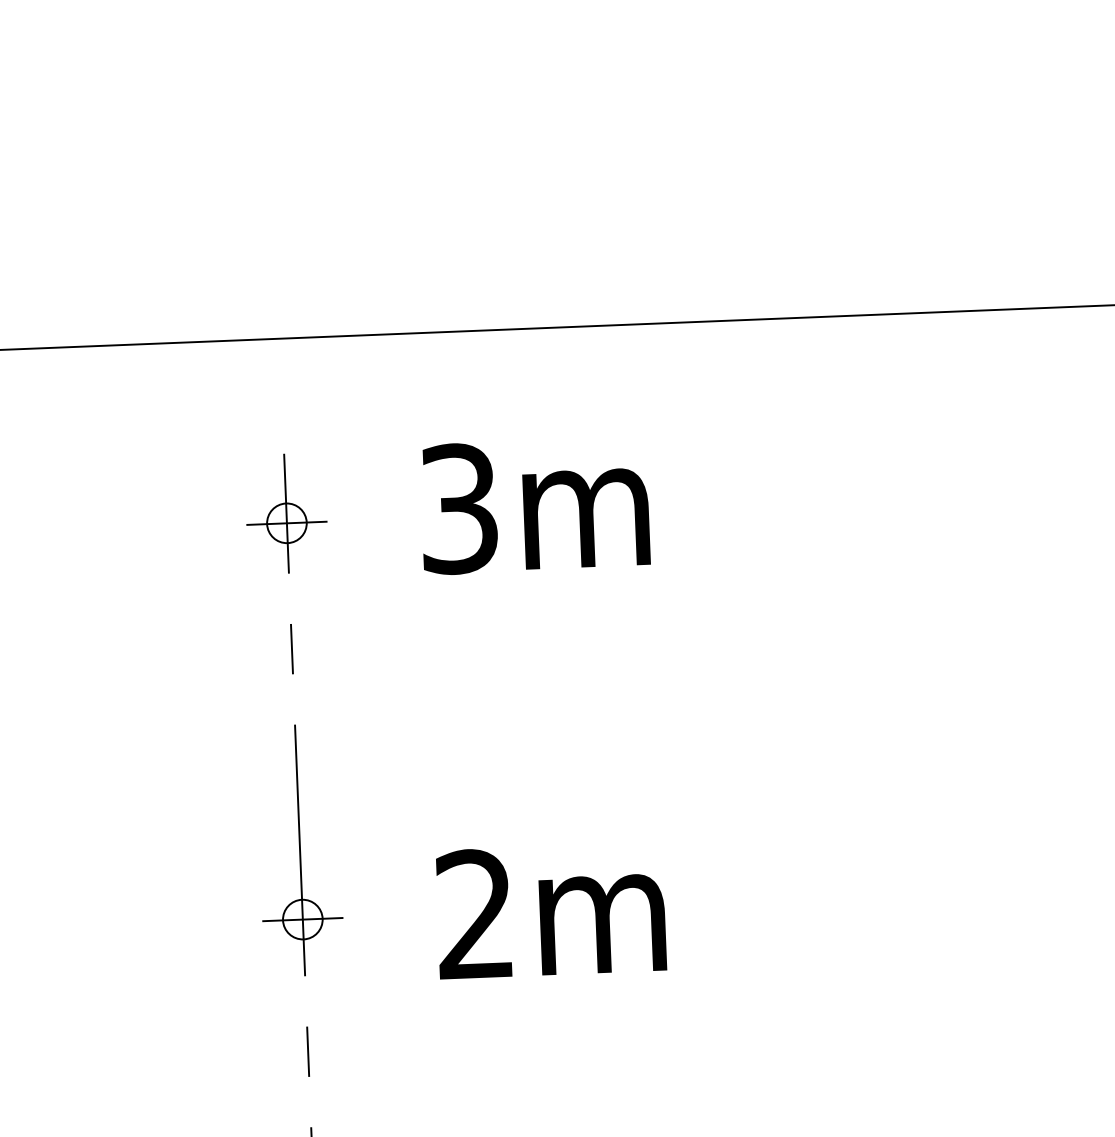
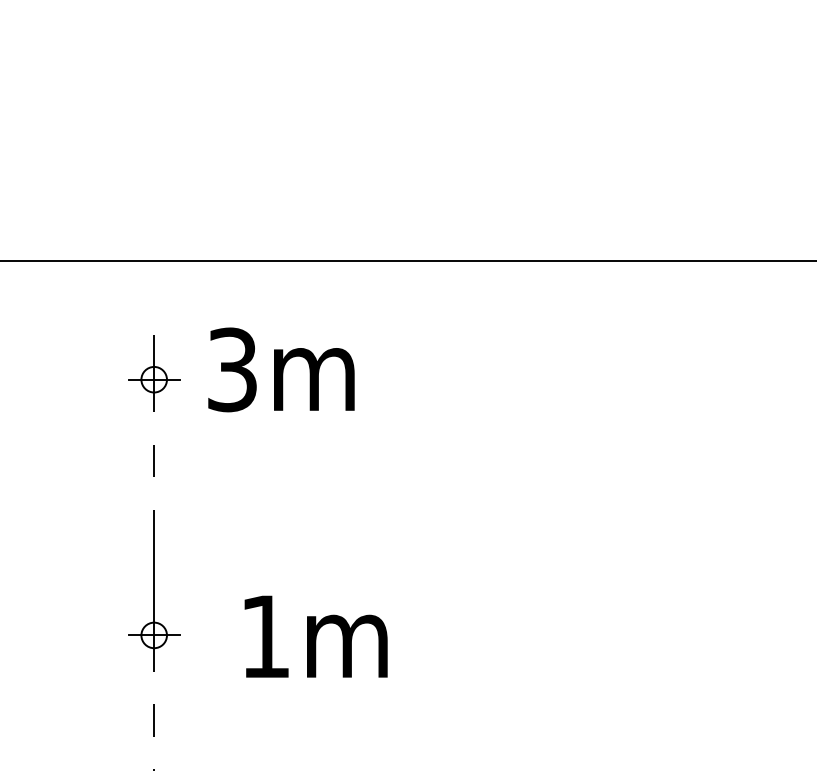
text: (535, 505) -> (281, 369), moved
text: (473, 912) -> (264, 635), 2m -> 1m

